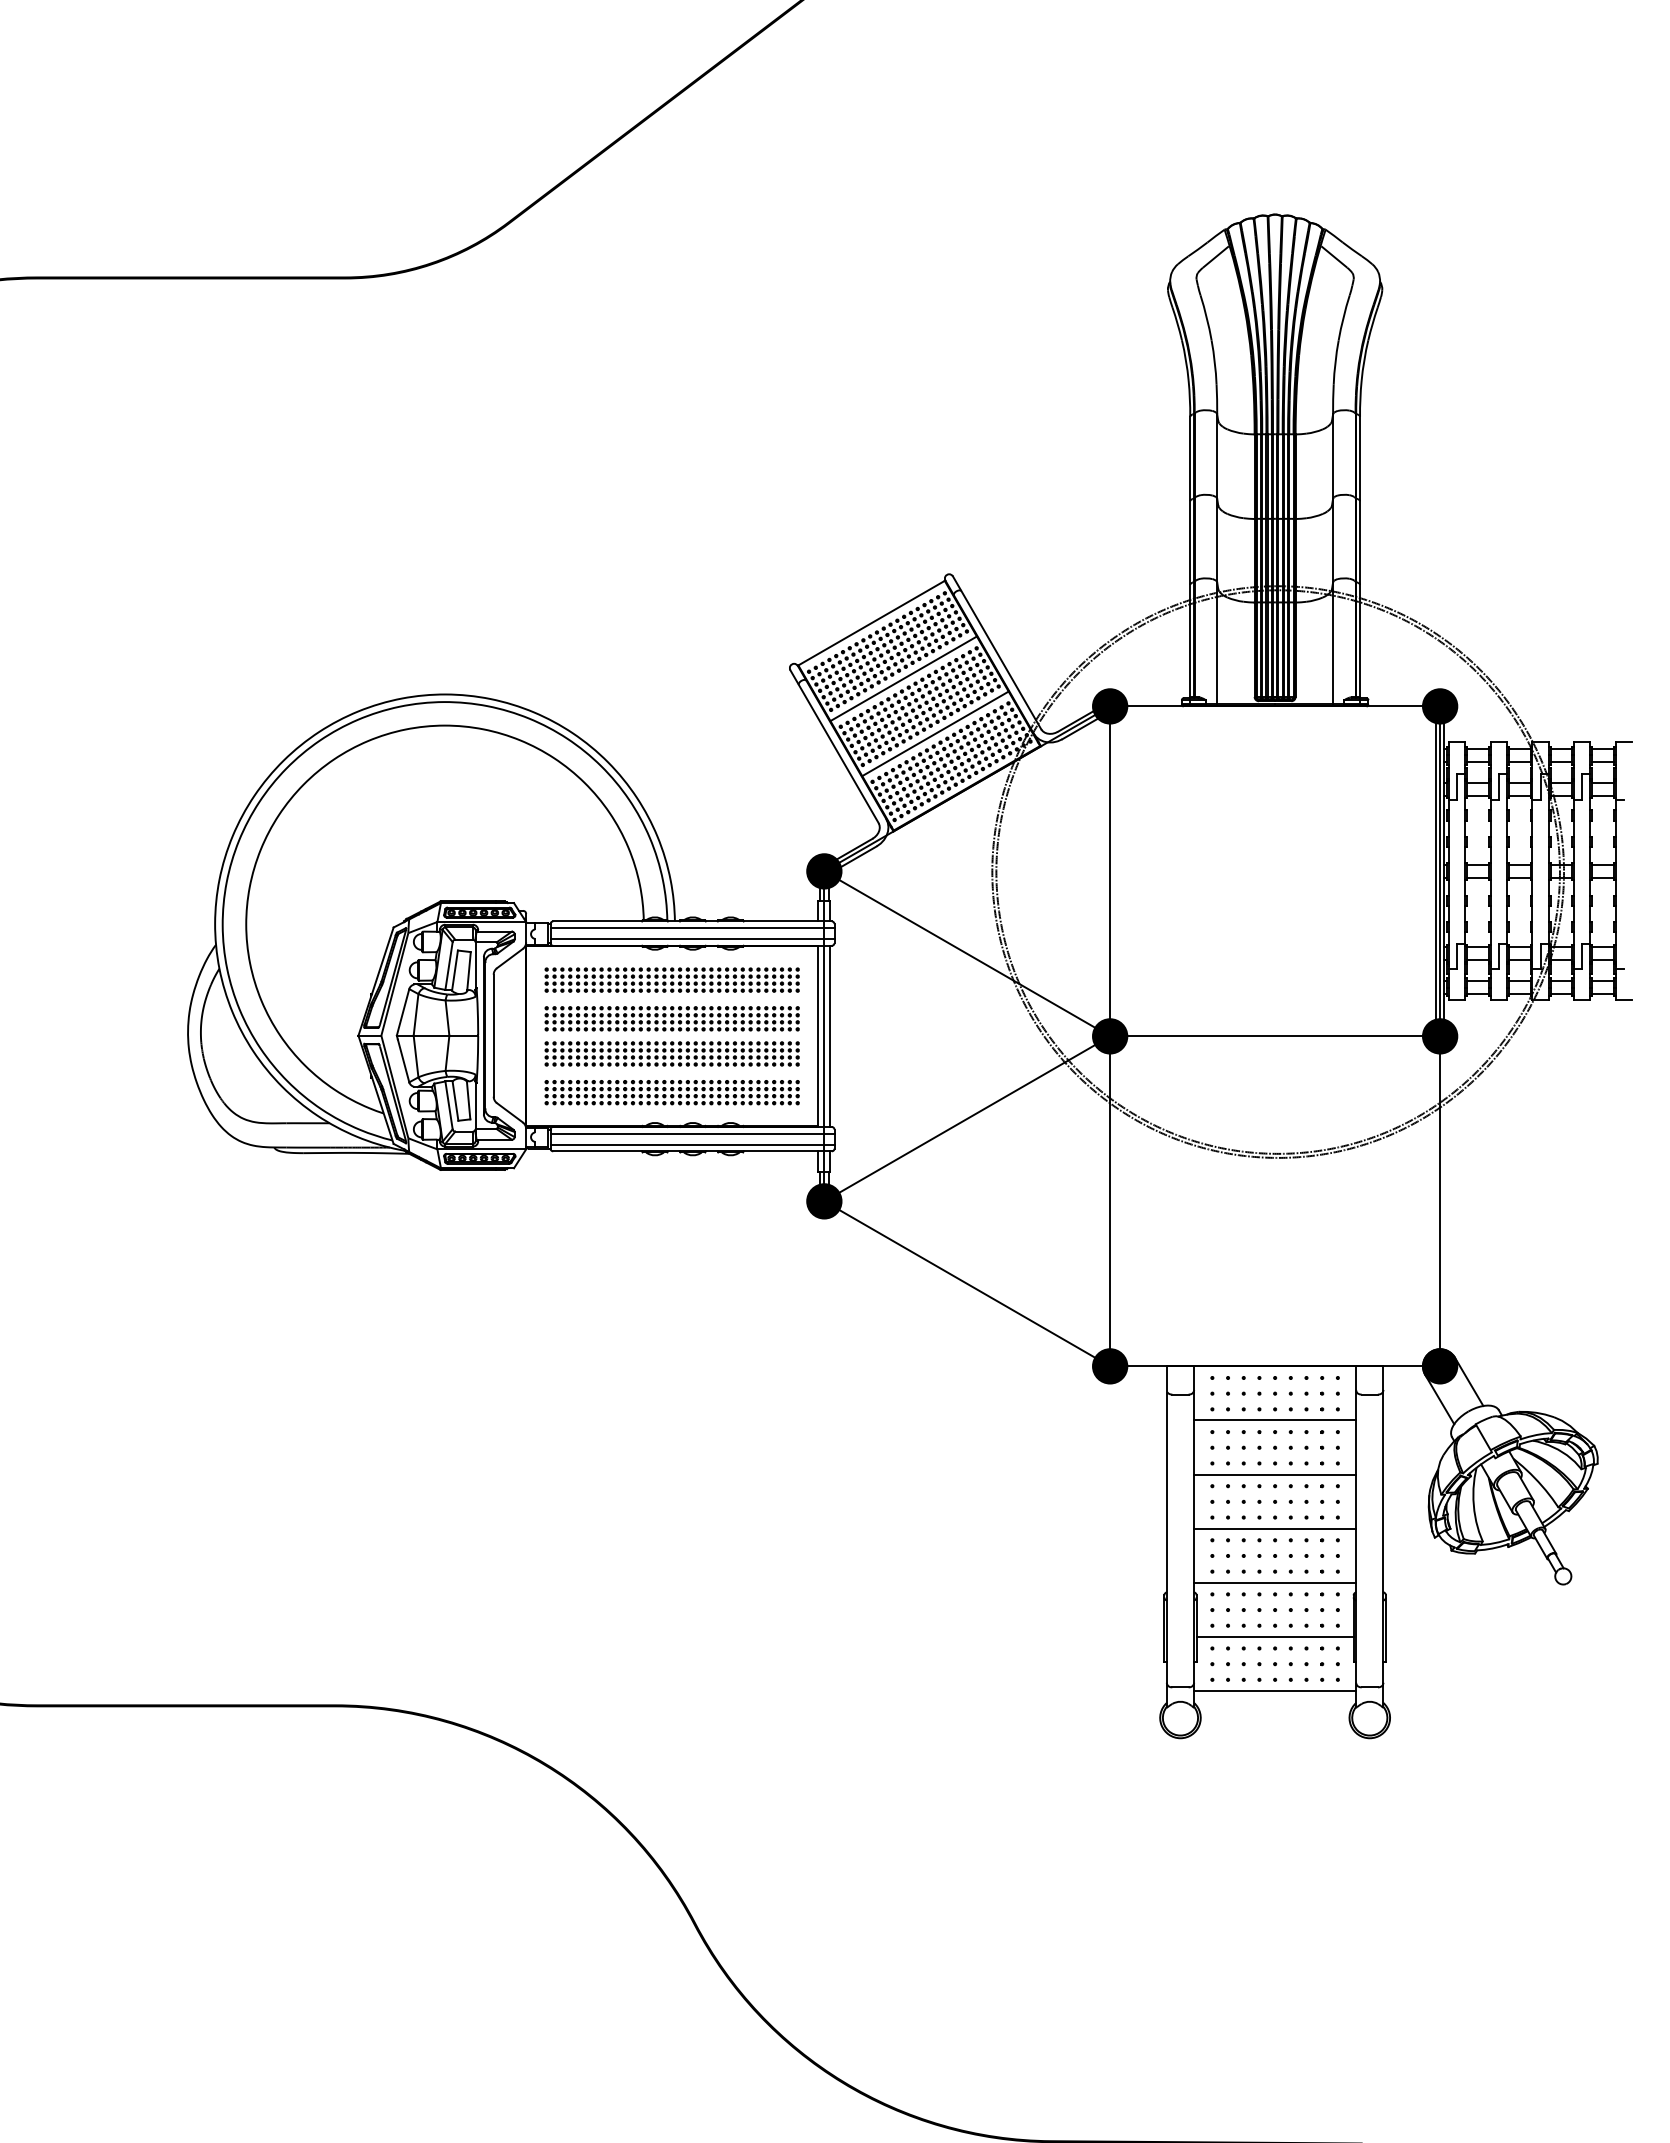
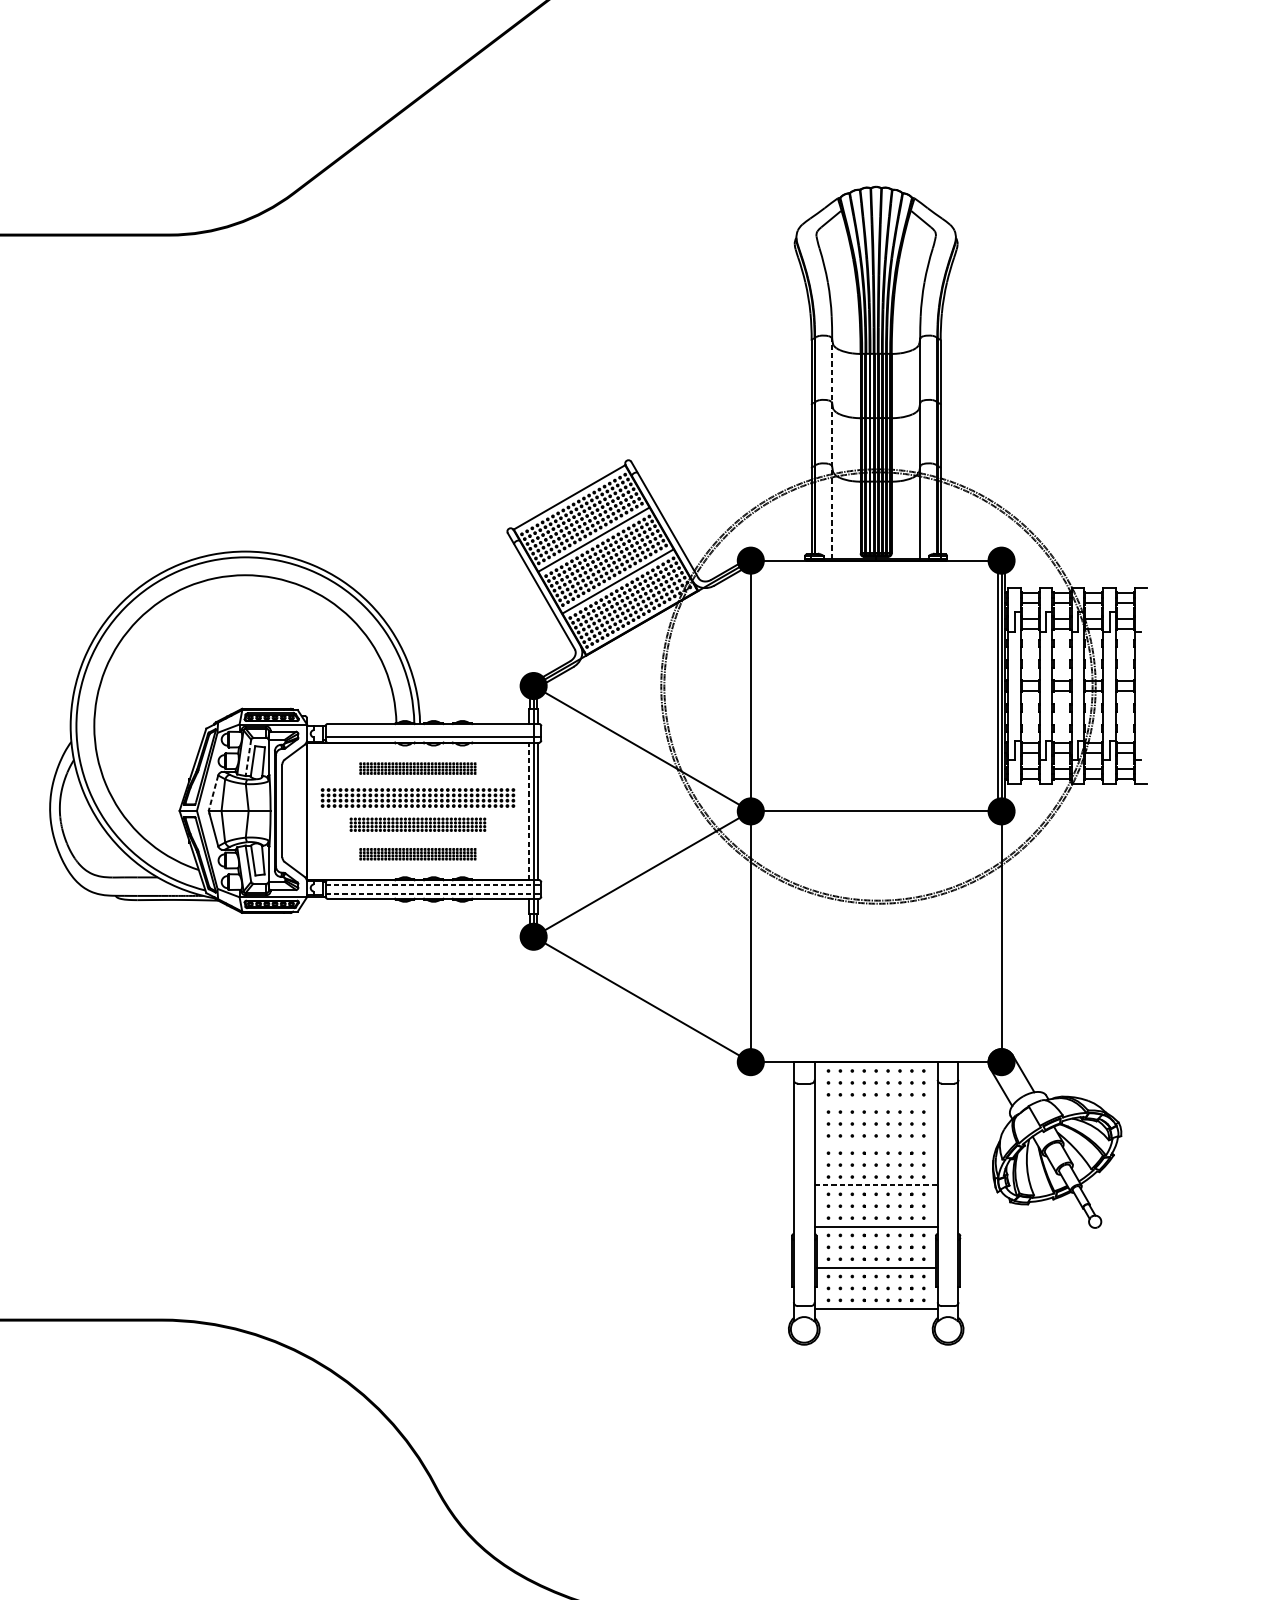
line: (1217, 558) -> (832, 448), solid -> dashed
line: (692, 928) -> (433, 729), removed
line: (448, 966) -> (248, 758), solid -> dashed
part: (671, 979) -> (417, 768), size x0.6
line: (402, 1013) -> (213, 794), solid -> dashed
line: (818, 1036) -> (529, 811), solid -> dashed
part: (671, 1053) -> (417, 824), size x0.7
part: (671, 1092) -> (417, 854), size x0.6
line: (692, 1133) -> (433, 885), solid -> dashed
line: (692, 1144) -> (433, 893), solid -> dashed
line: (1275, 1420) -> (876, 1103), removed
line: (1275, 1474) -> (876, 1144), removed
line: (1275, 1528) -> (876, 1185), solid -> dashed

